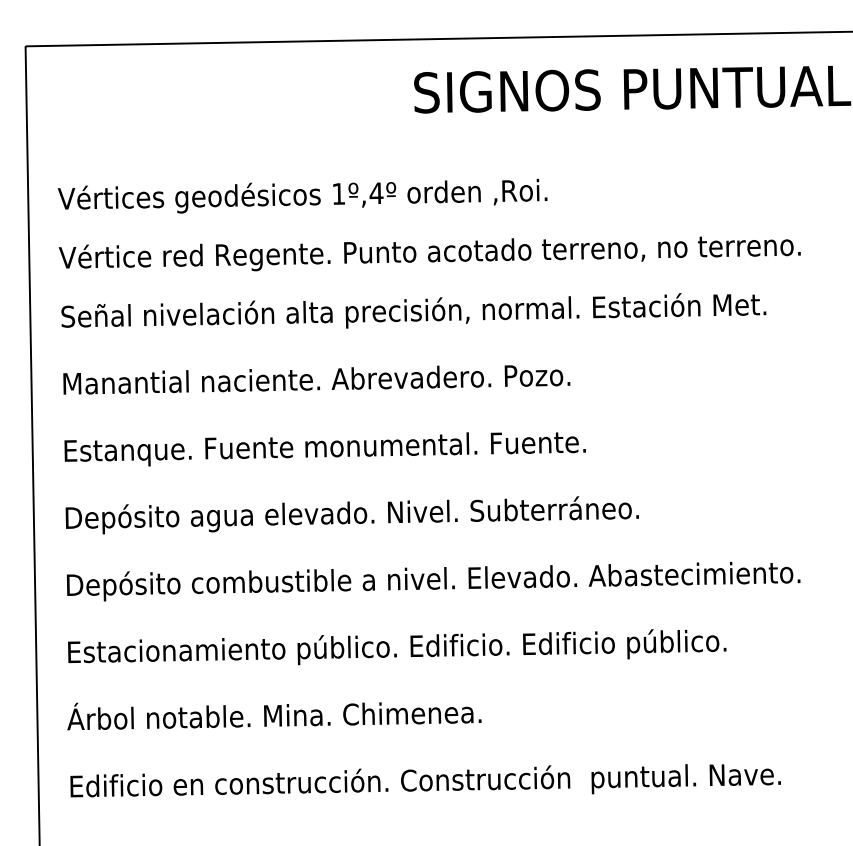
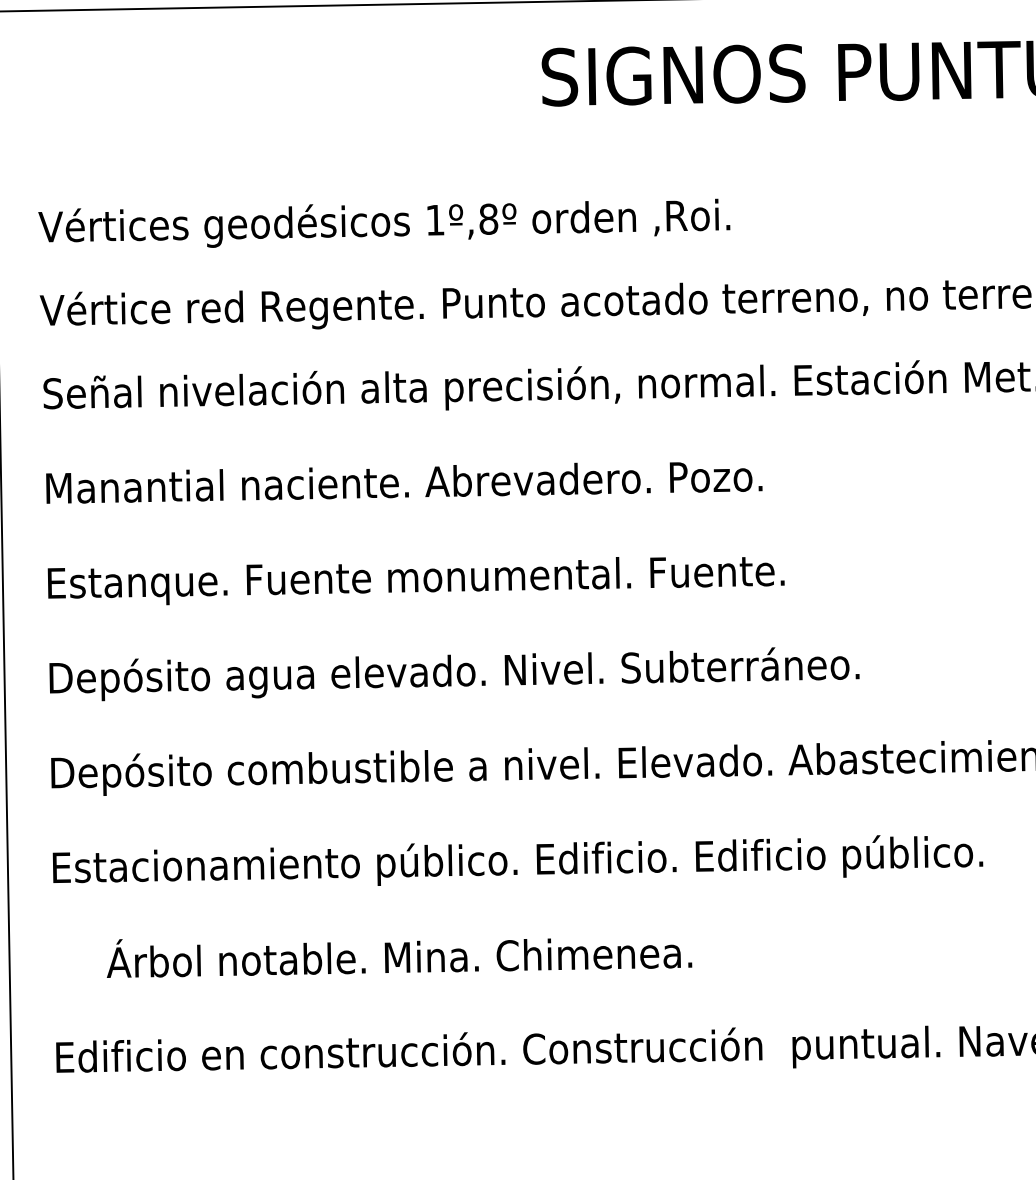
text: (376, 193) -> (488, 219), 1º,4º -> 1º,8º
text: (274, 716) -> (399, 958), moved

